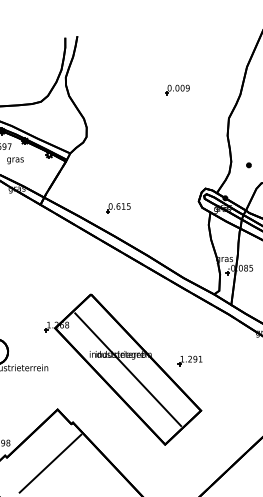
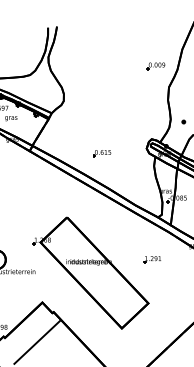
part: (177, 89) -> (156, 65), moved
part: (118, 208) -> (102, 153), moved
part: (189, 360) -> (151, 259), moved
line: (128, 369) -> (94, 272), removed

